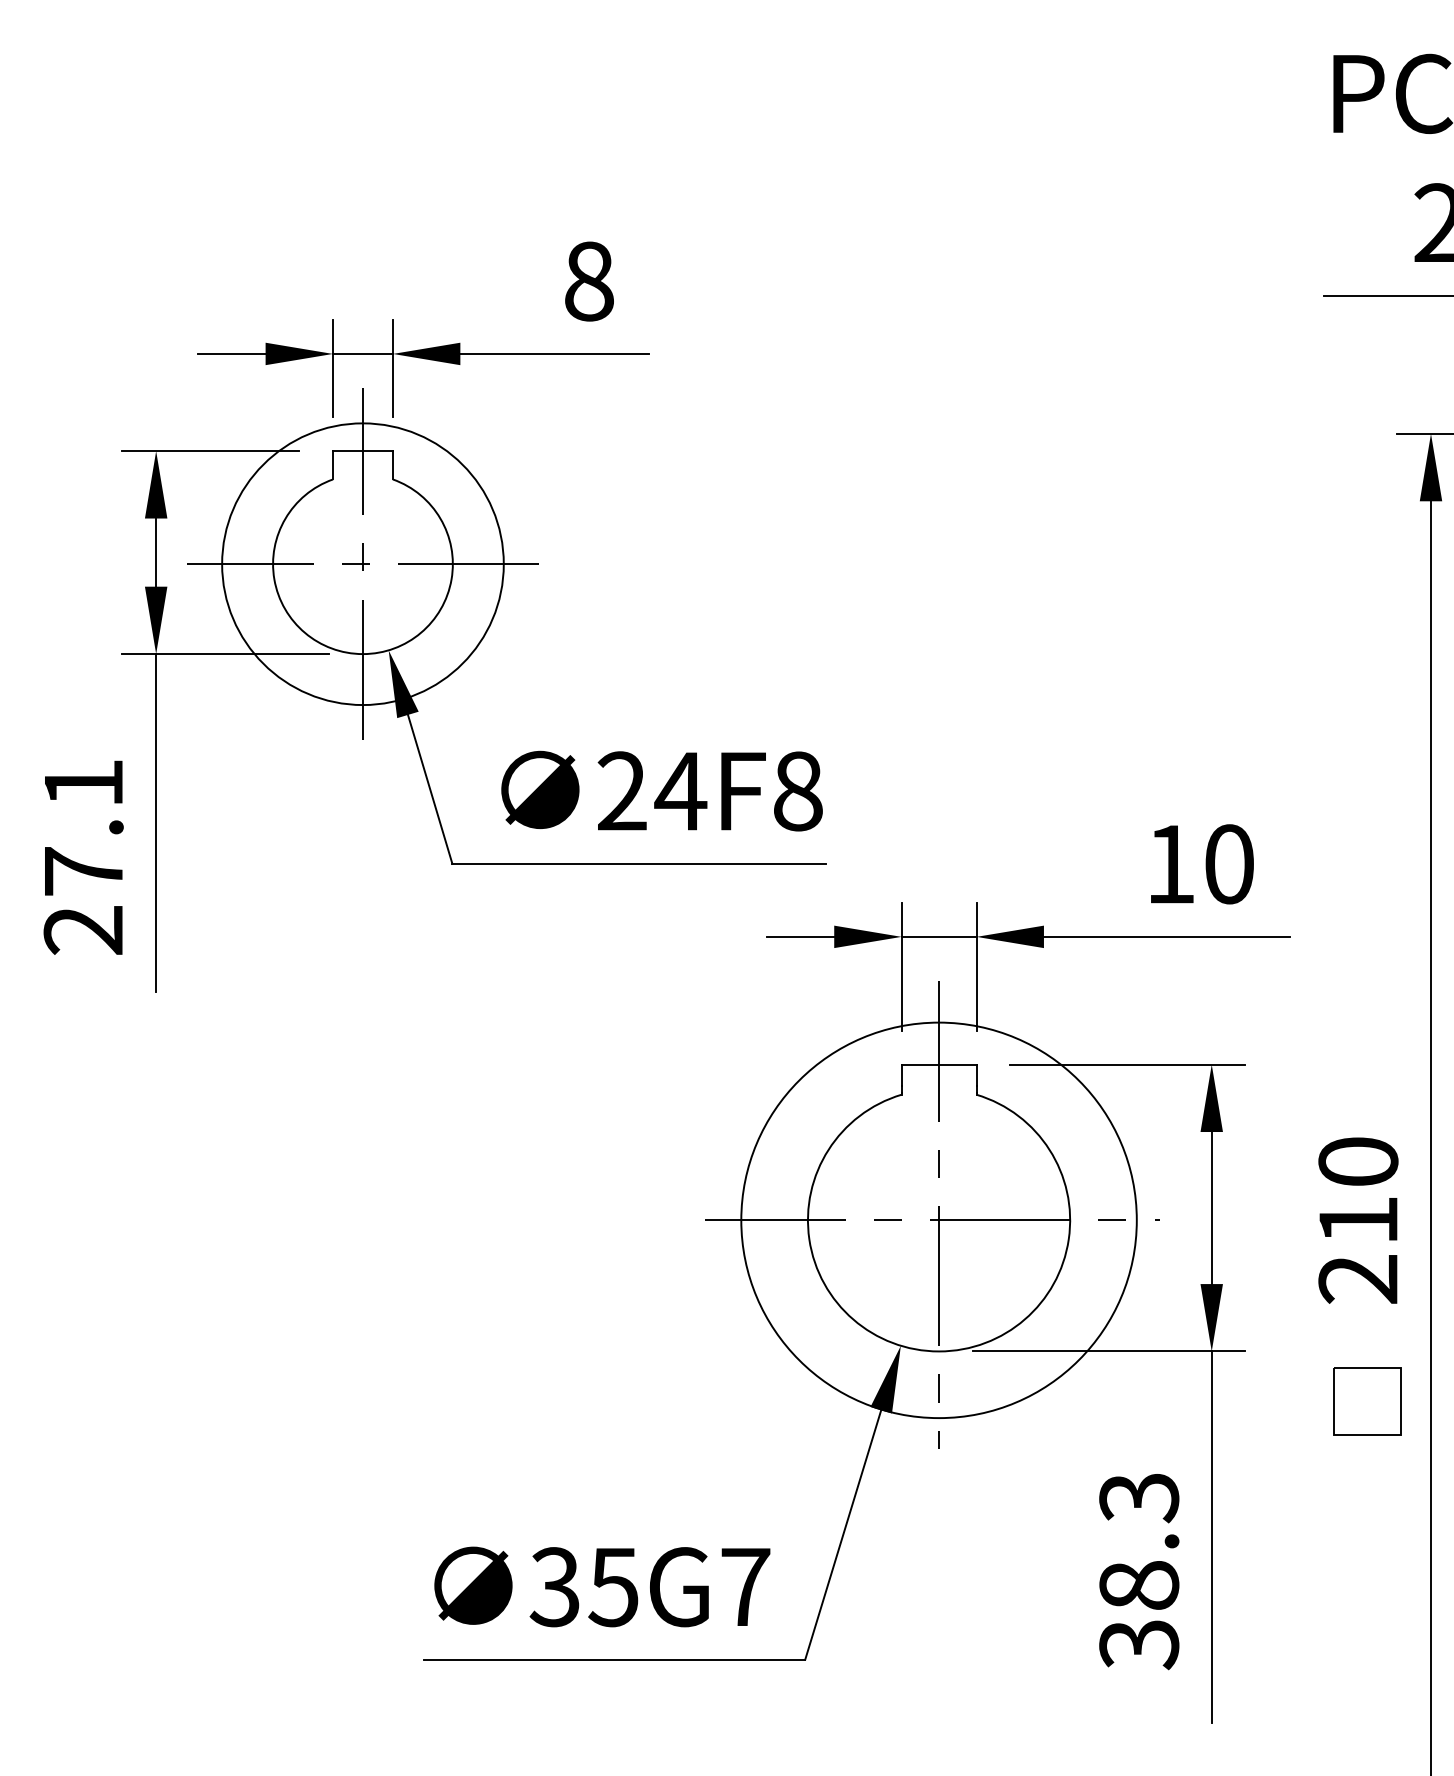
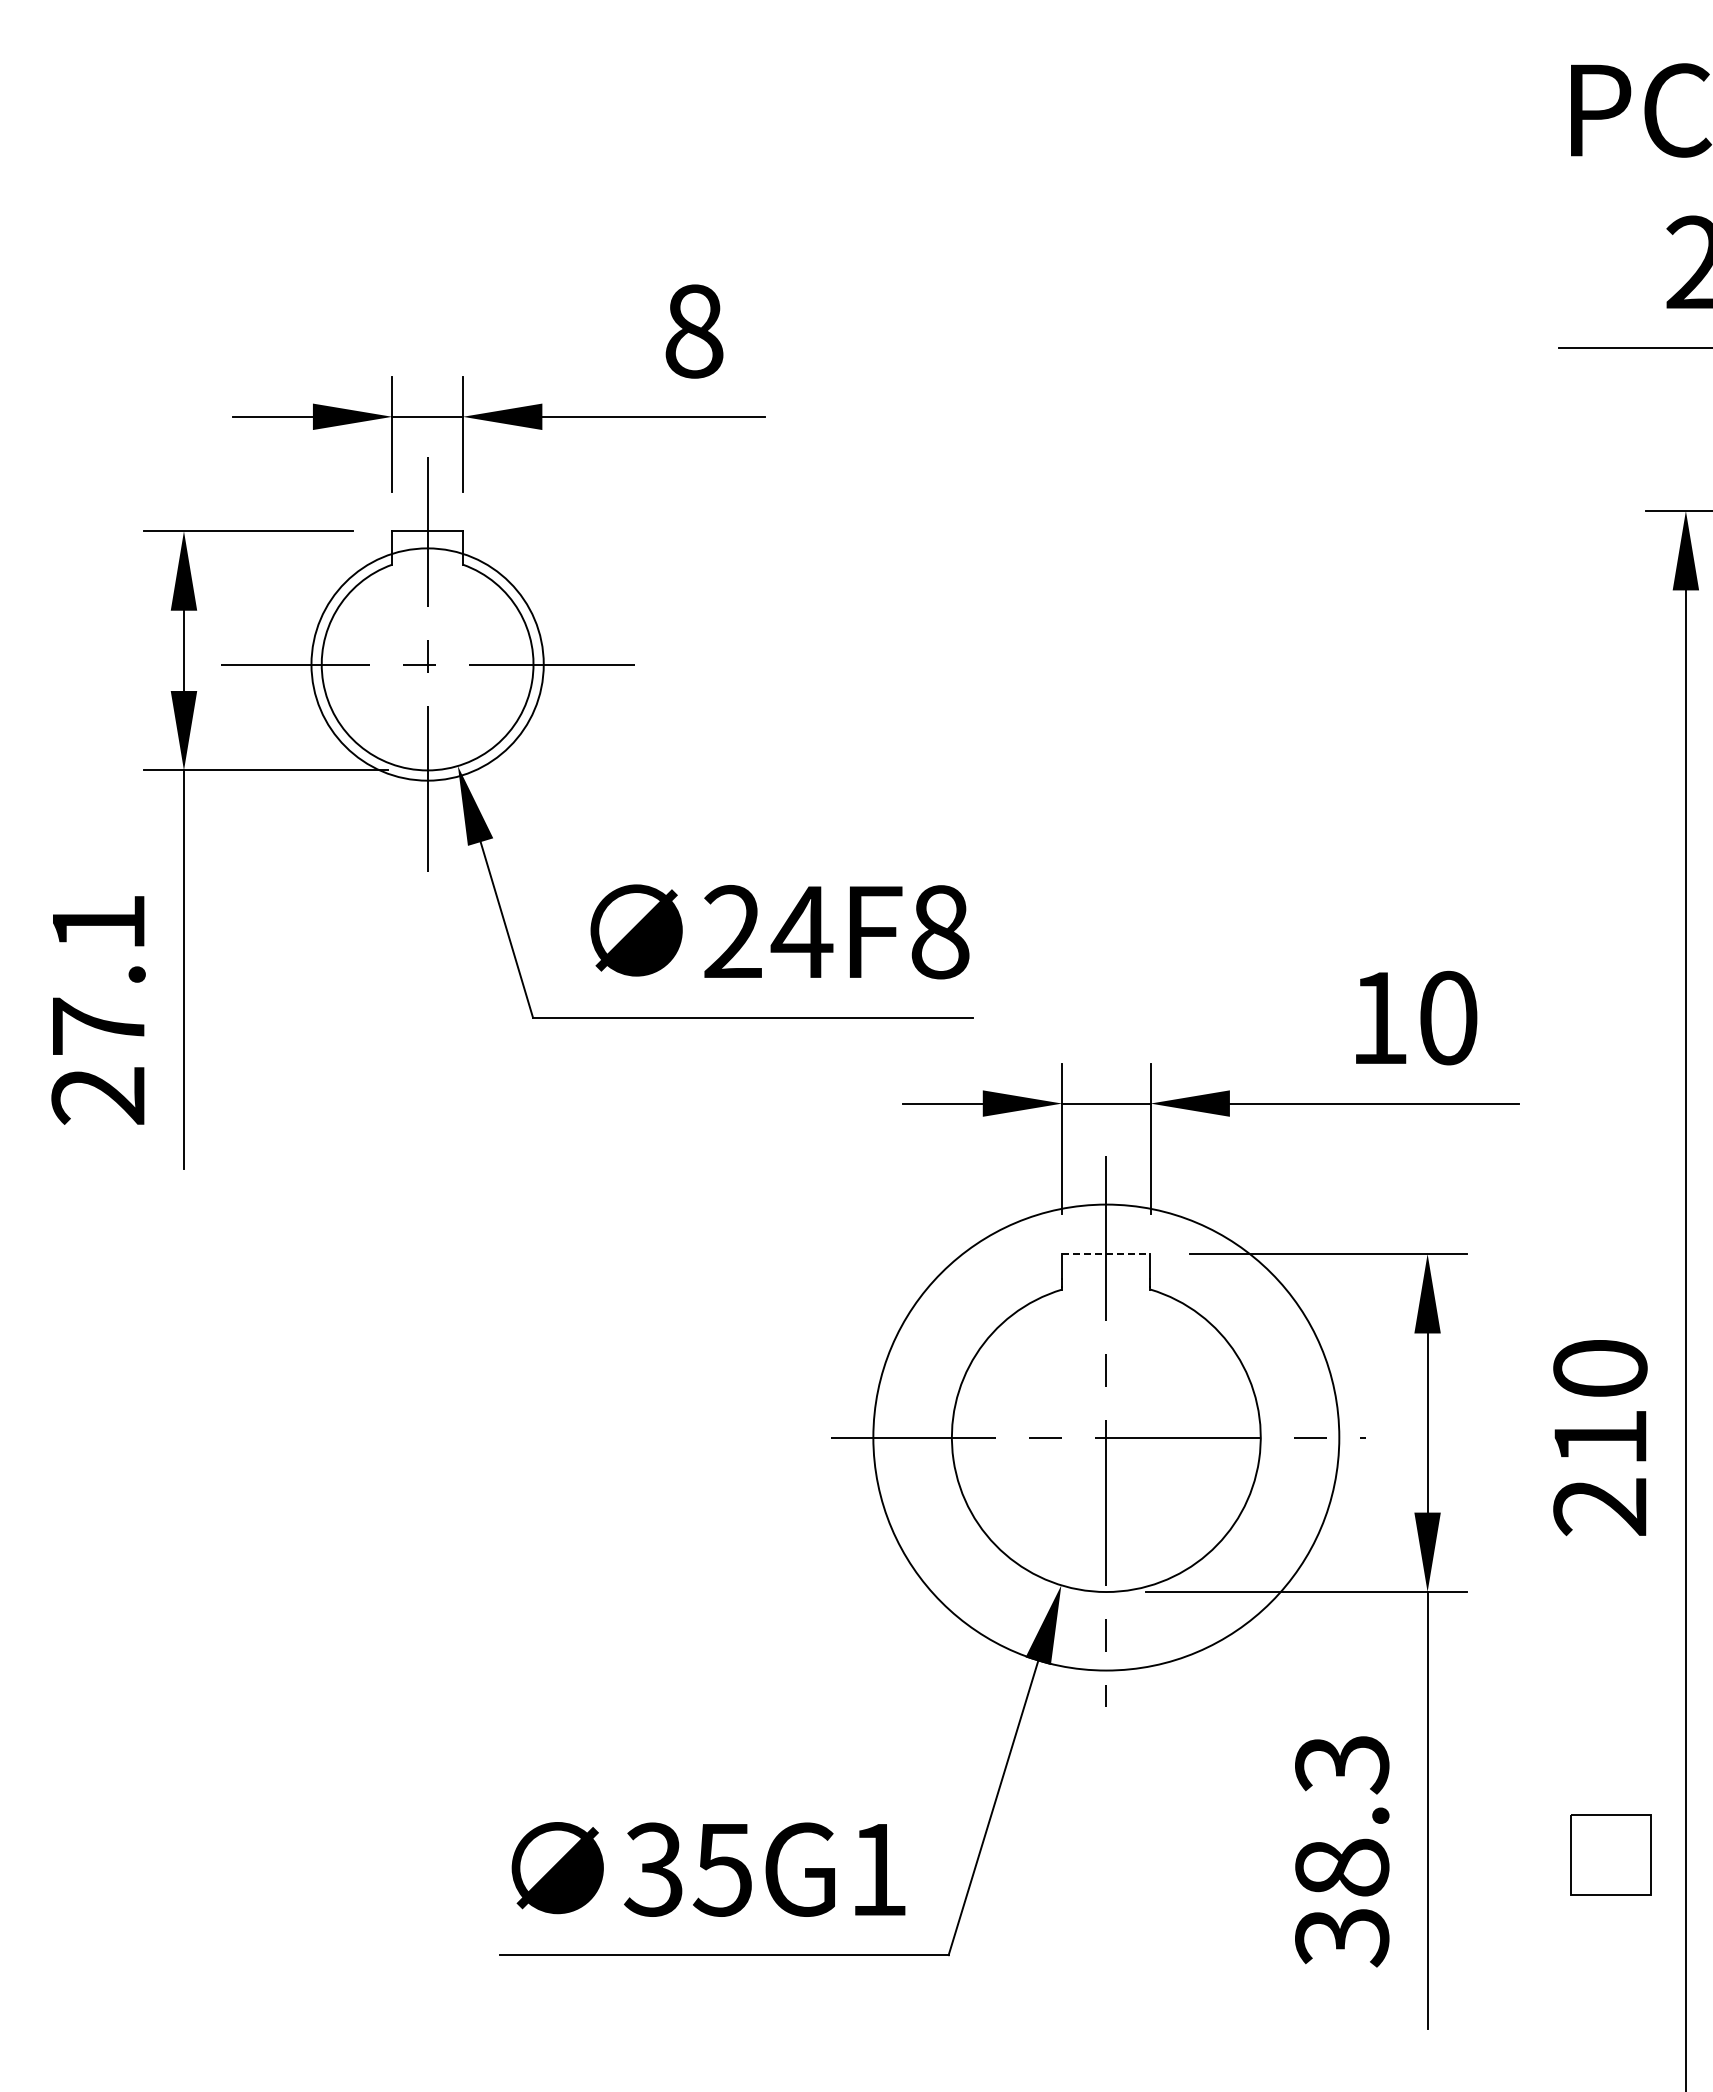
circle: (362, 564) -> (427, 664), size x0.7
line: (939, 1064) -> (1106, 1254), solid -> dashed
part: (1366, 1401) -> (1610, 1854), moved
text: (745, 1586) -> (878, 1869), 35G7 -> 35G1

